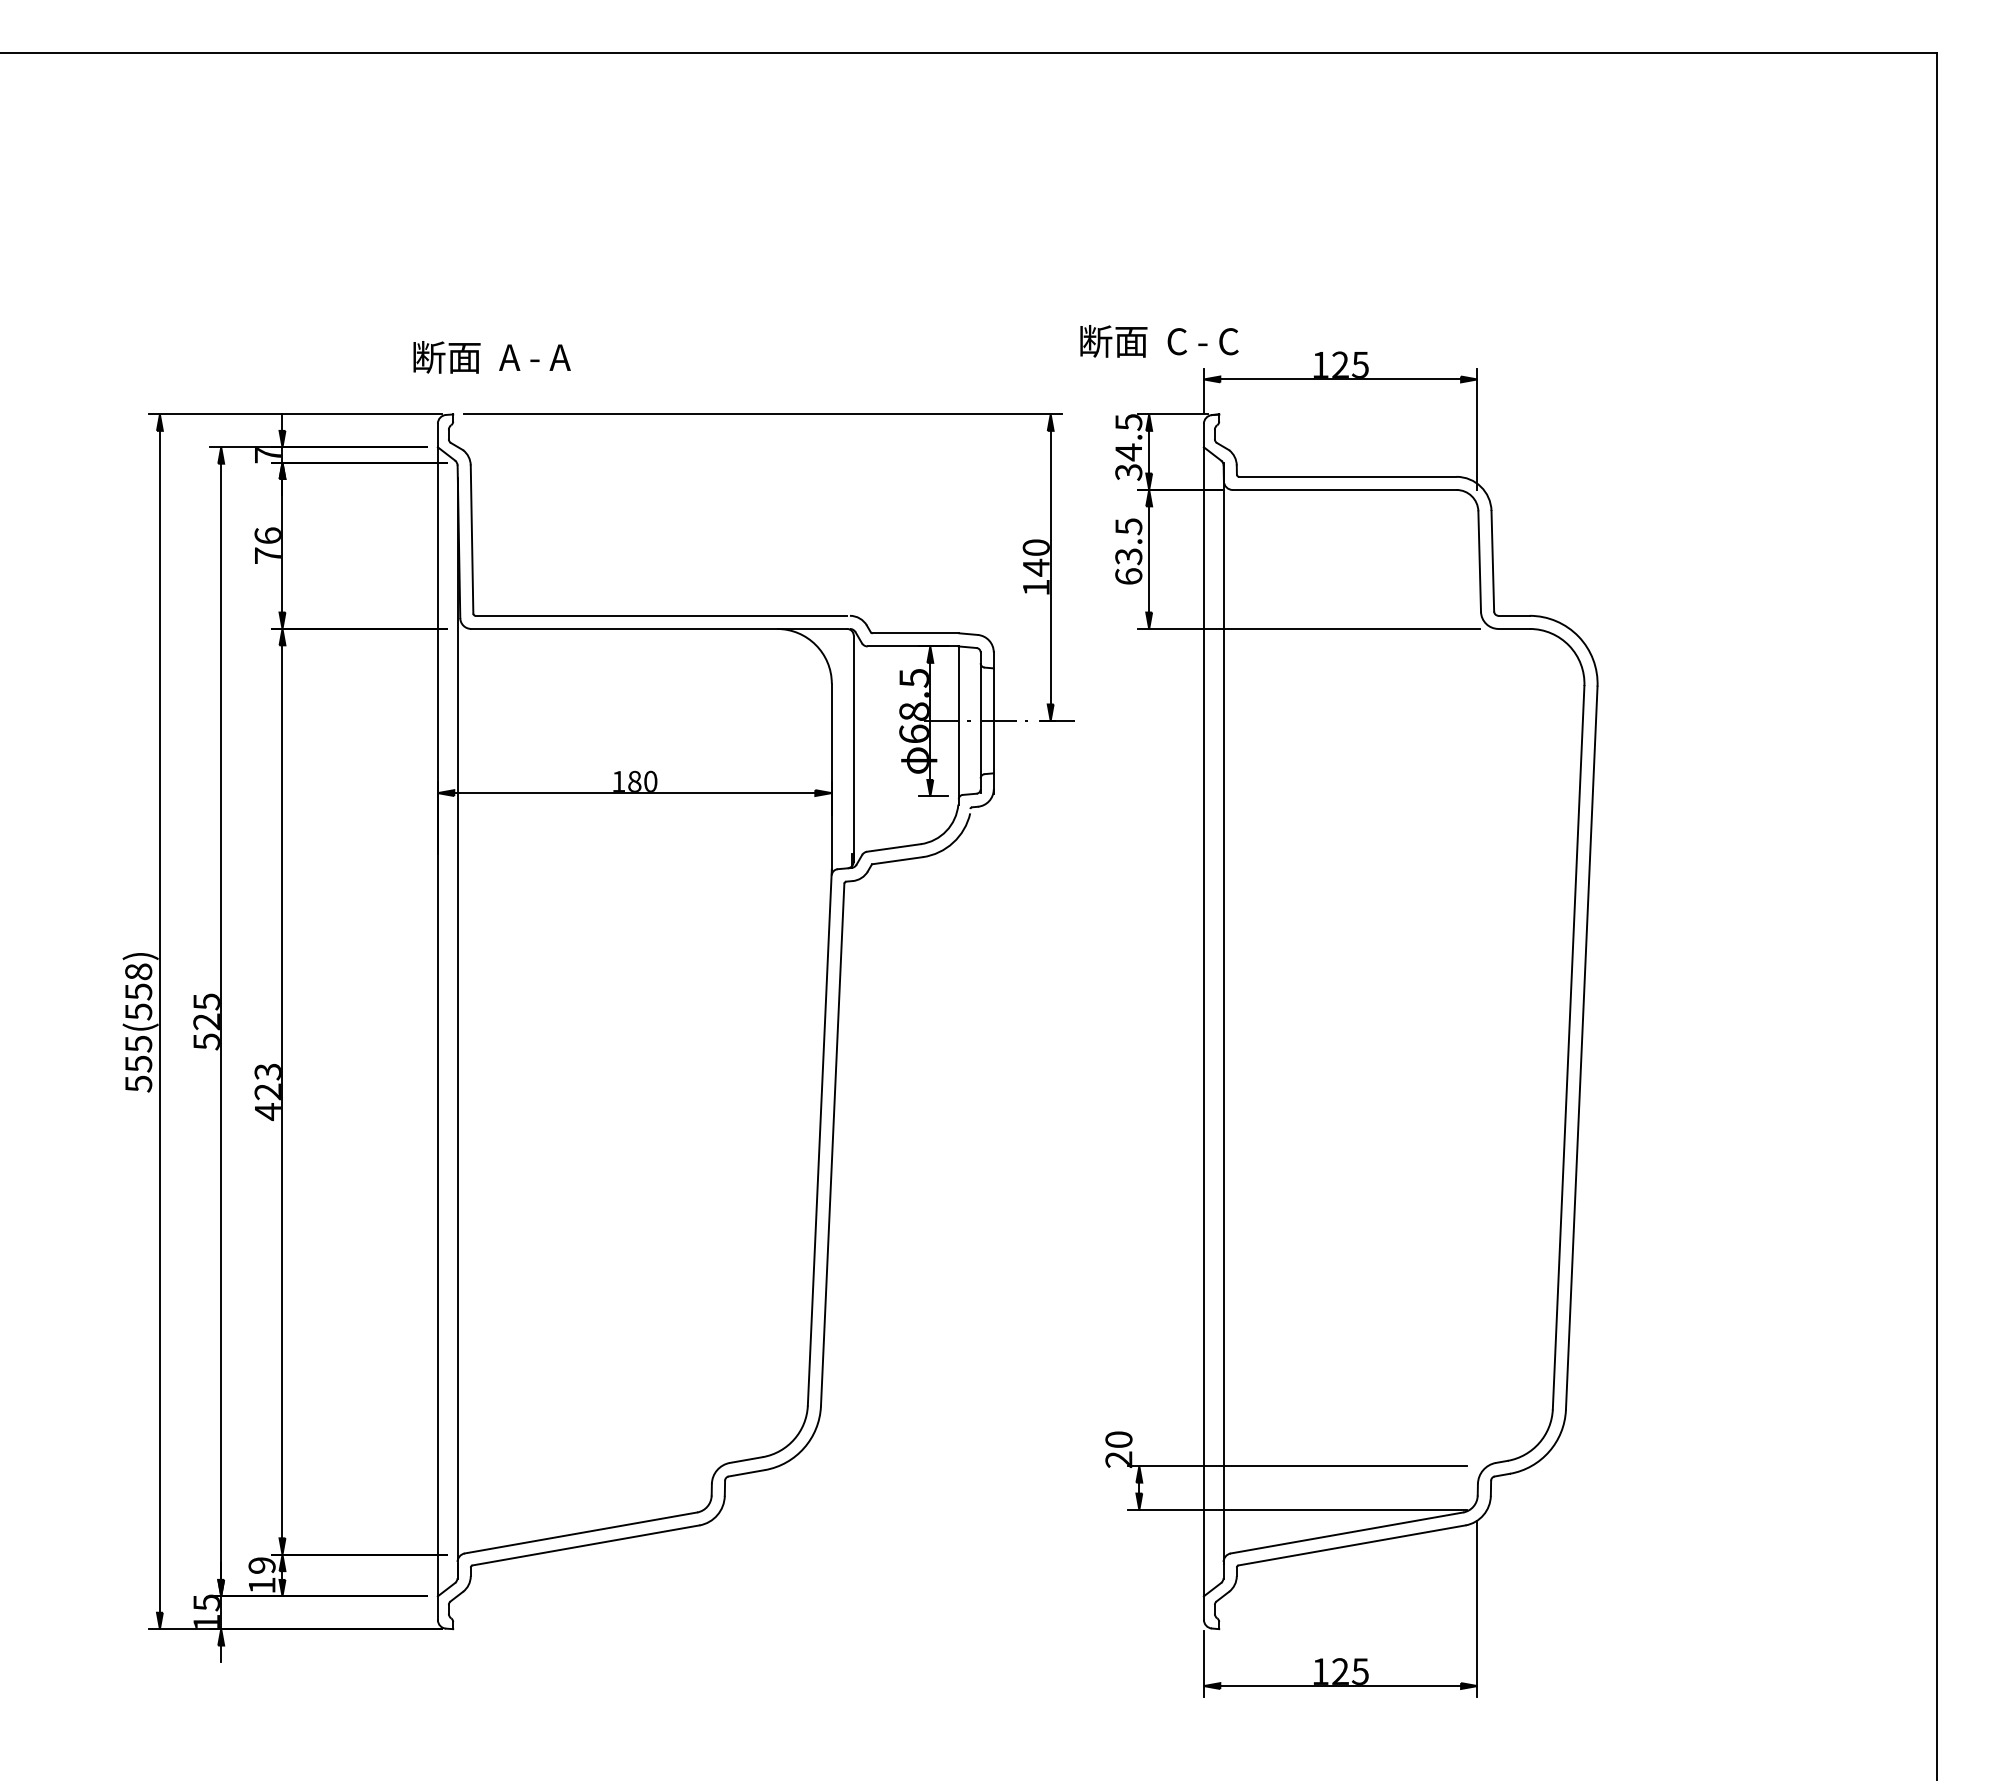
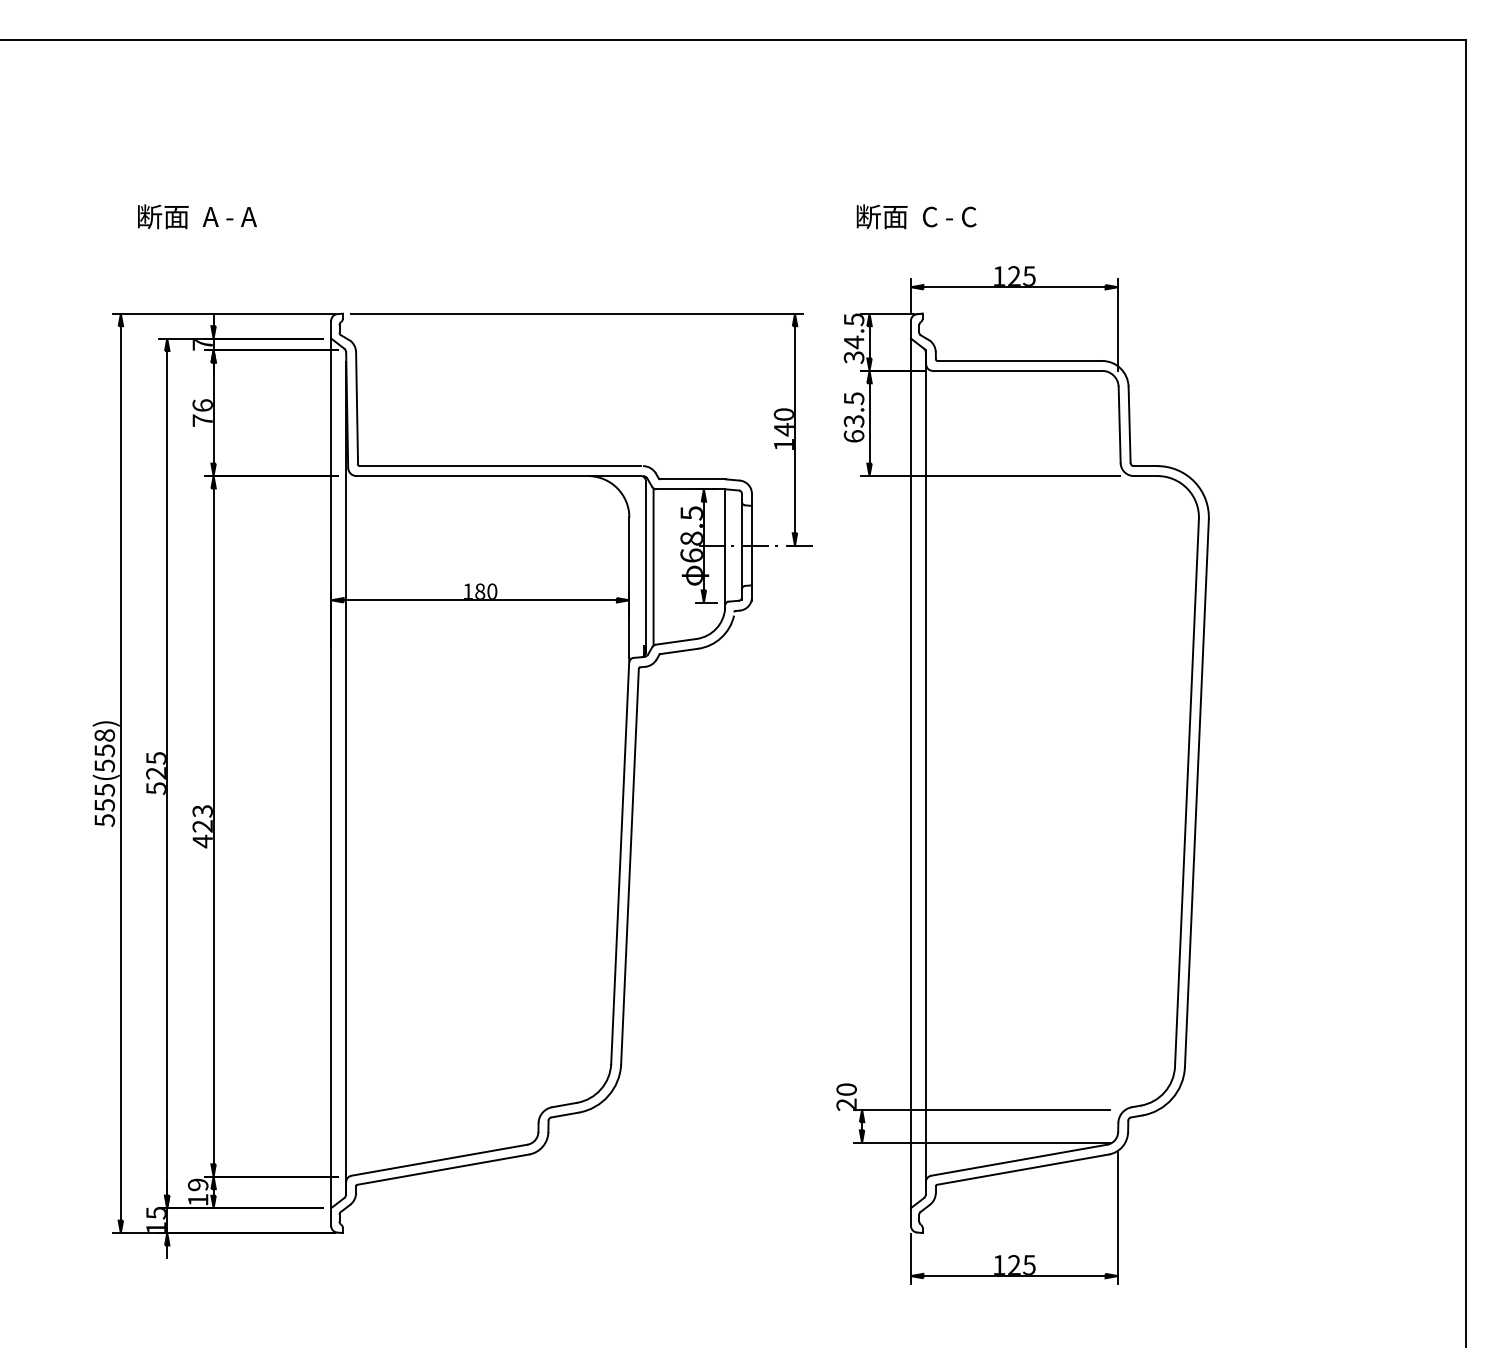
text: (1159, 341) -> (916, 216), moved
text: (491, 357) -> (196, 216), moved
line: (863, 749) -> (653, 567), added

